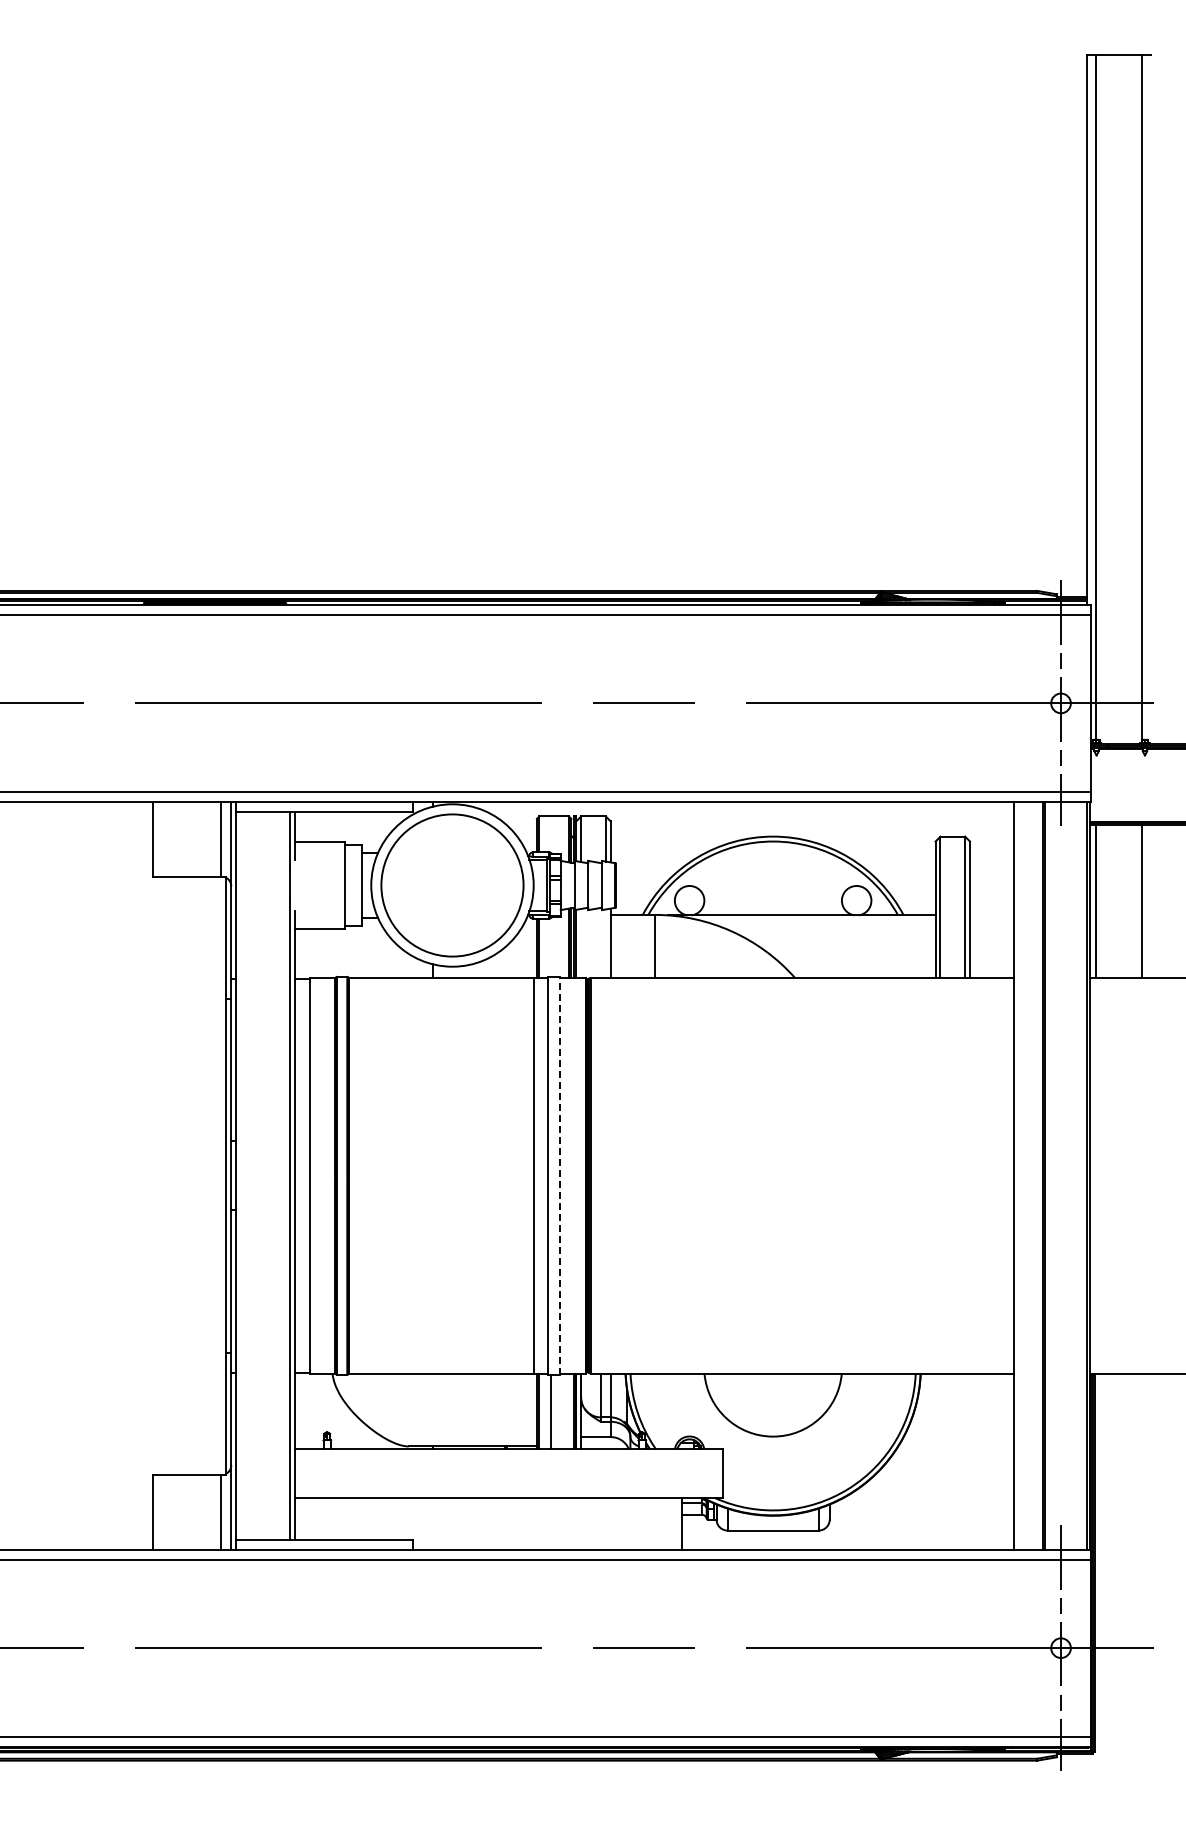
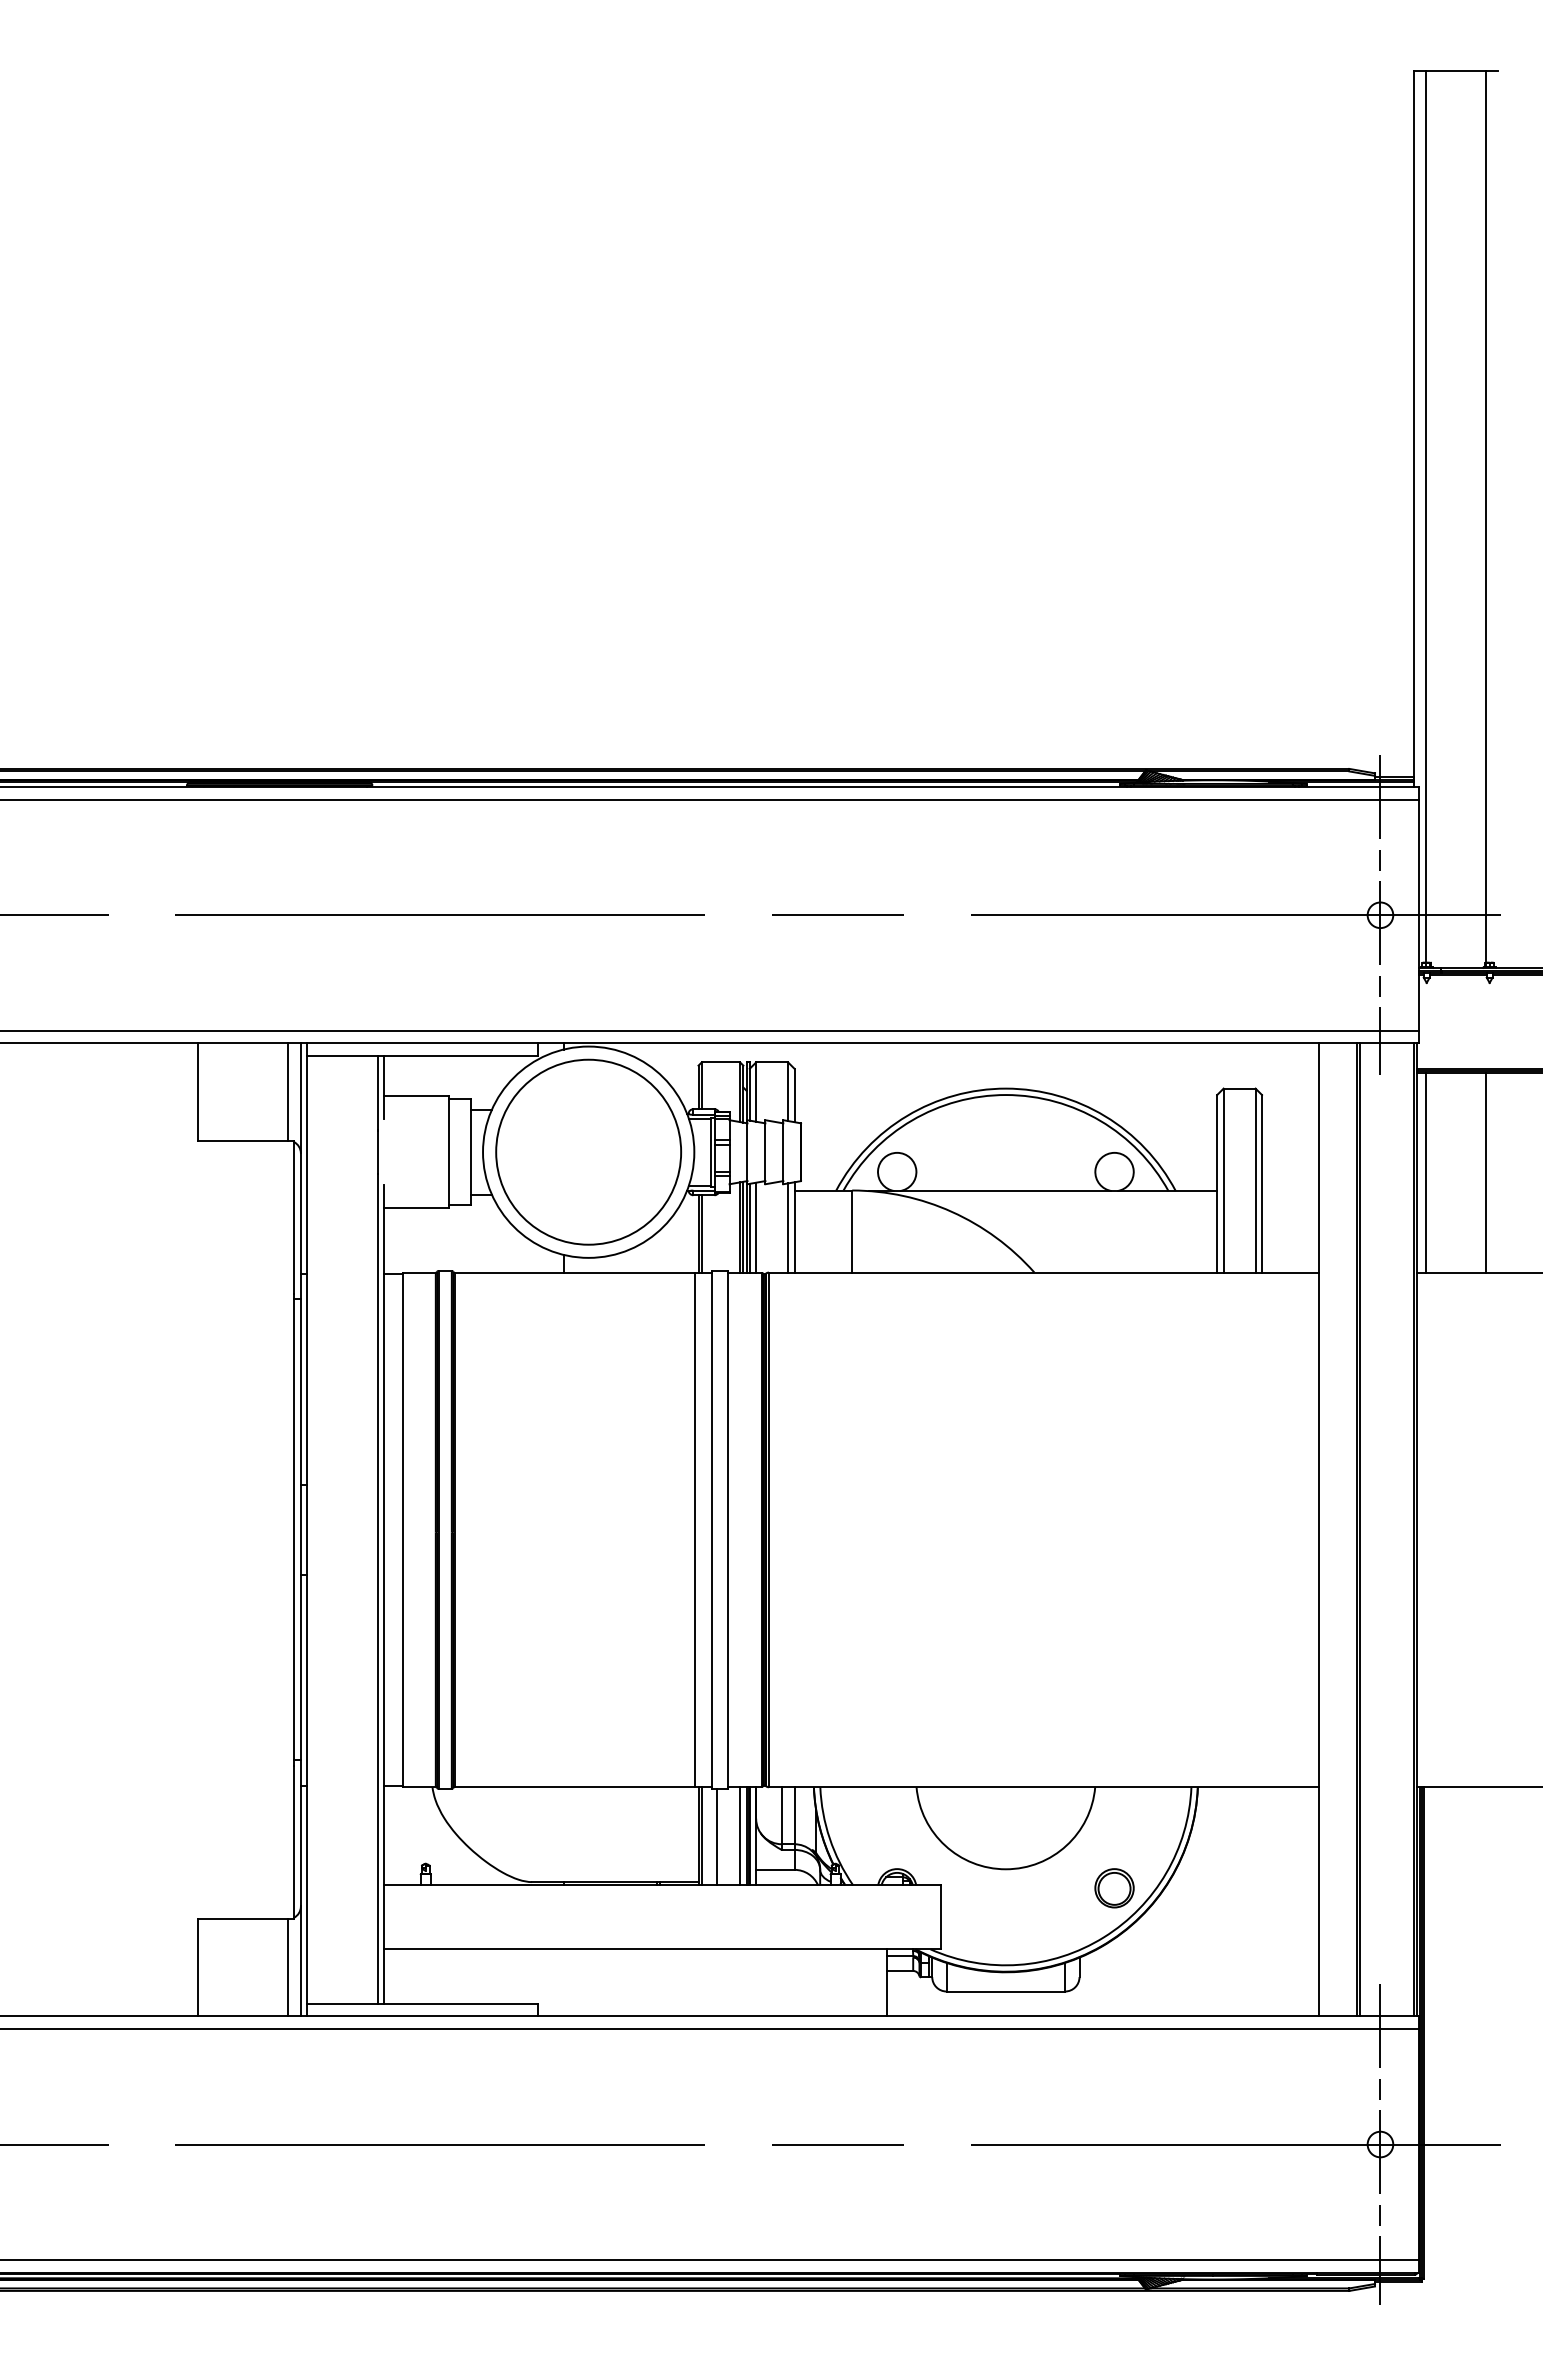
line: (581, 942) -> (756, 1226), added
line: (605, 943) -> (787, 1227), added
line: (559, 1175) -> (727, 1529), dashed -> solid
line: (568, 1410) -> (739, 1835), added
part: (856, 1450) -> (1114, 1887), added

